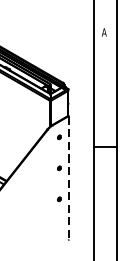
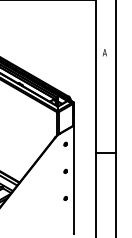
line: (68, 177) -> (73, 179), dashed -> solid

